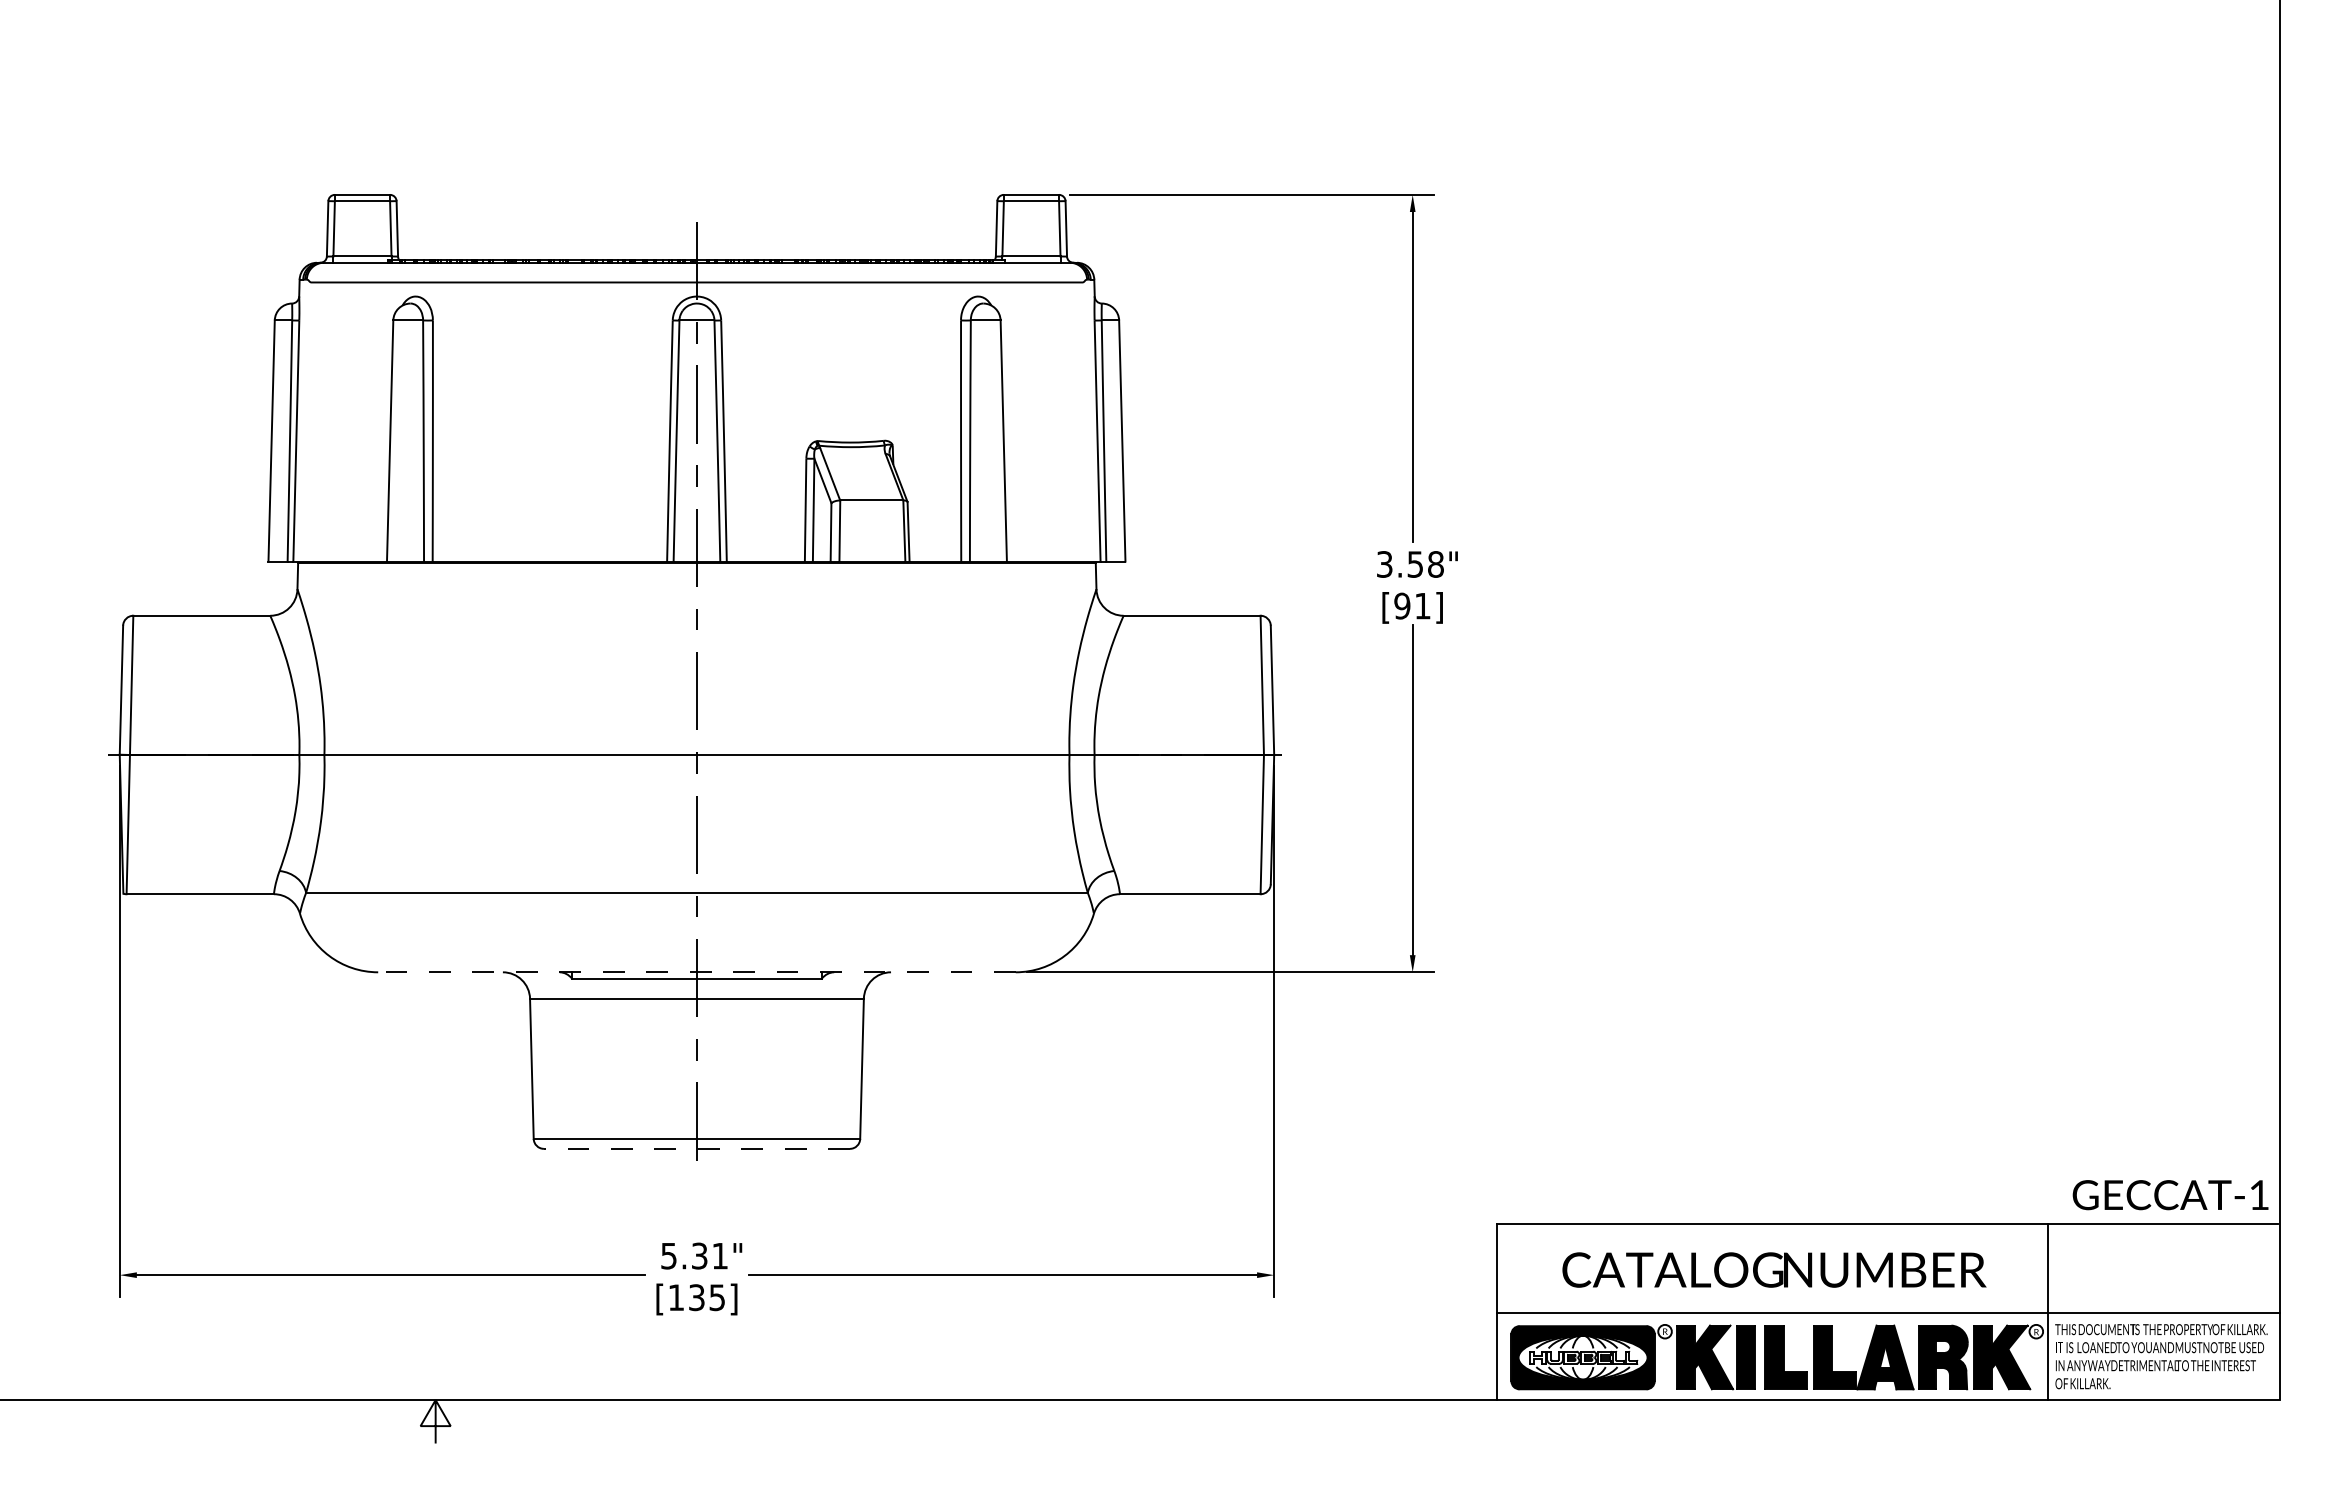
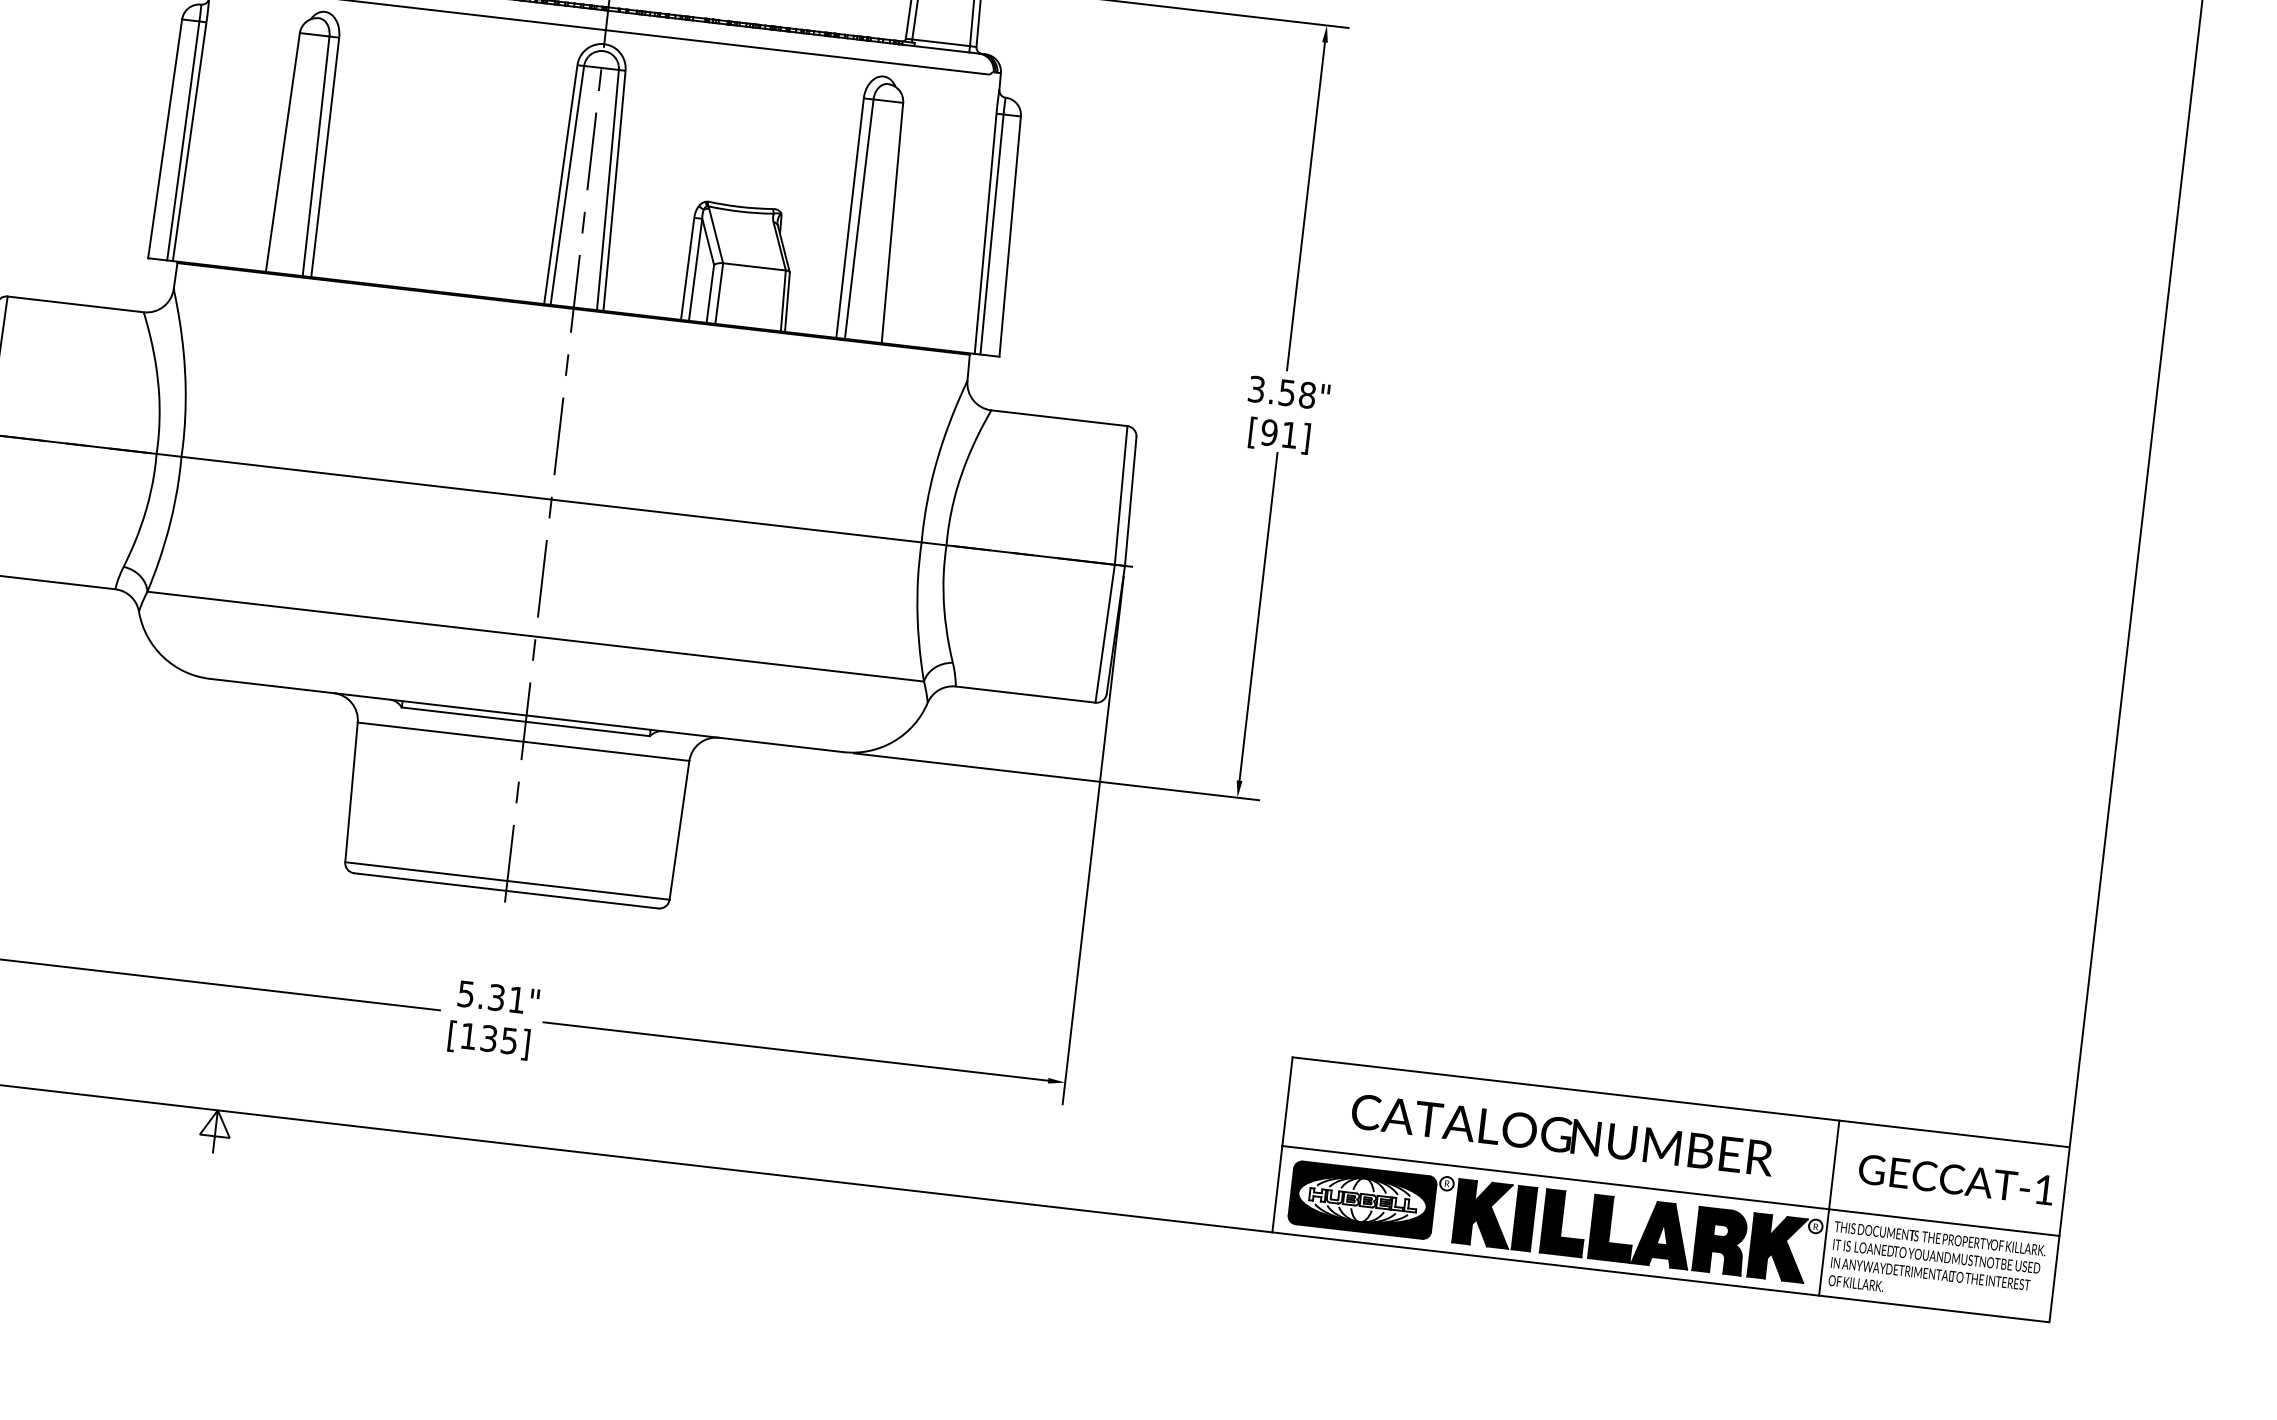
line: (696, 972) -> (526, 715), dashed -> solid
line: (696, 1148) -> (505, 890), dashed -> solid
text: (2170, 1195) -> (1956, 1180), moved

